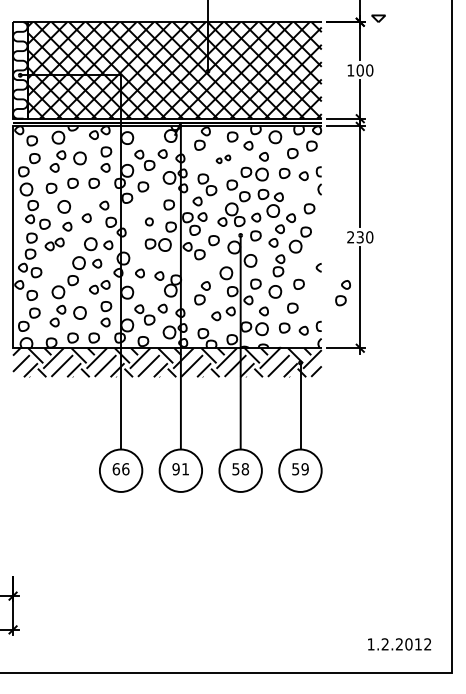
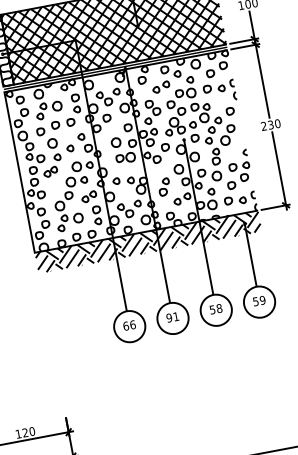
part: (223, 159) -> (161, 87), size x1.67
part: (149, 221) -> (116, 142), size x1.67
part: (342, 293) -> (244, 172), moved

